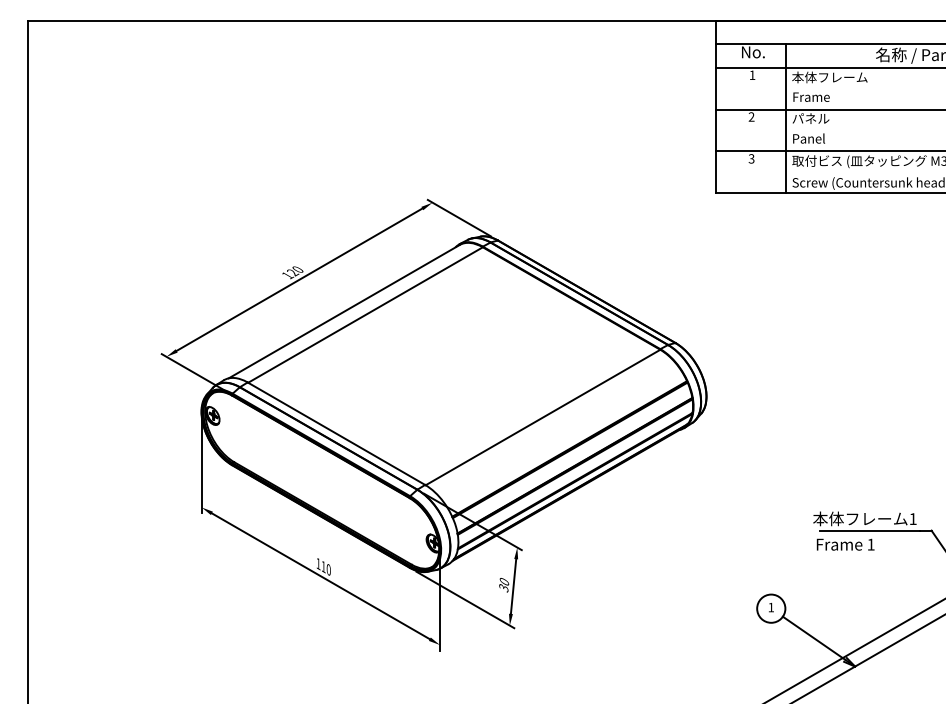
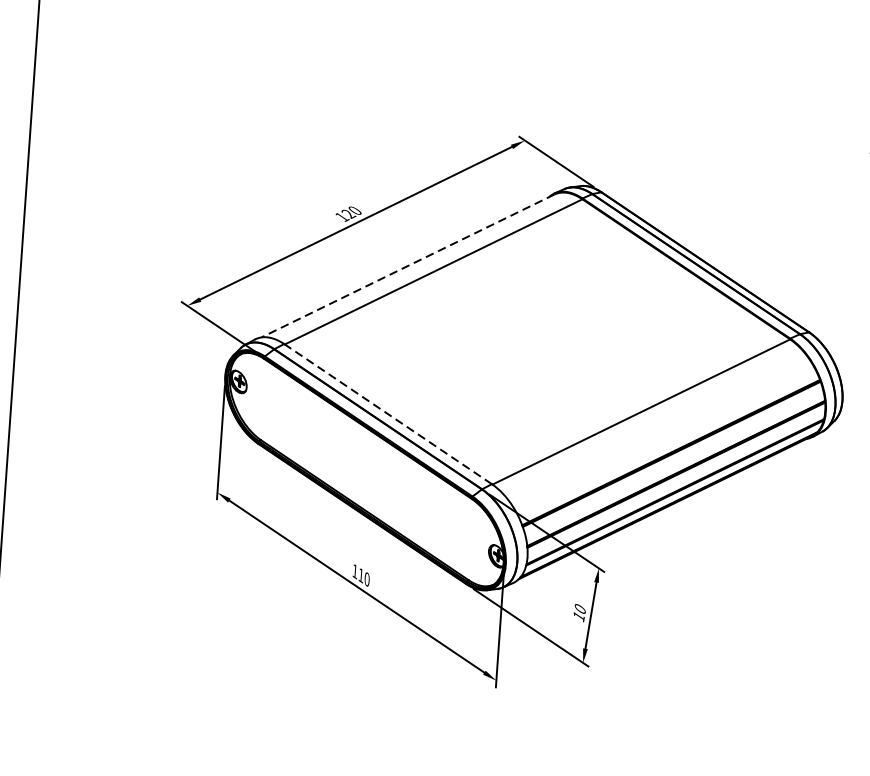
line: (343, 311) -> (407, 265), solid -> dashed
line: (336, 433) -> (388, 413), solid -> dashed
text: (503, 588) -> (578, 617), 30 -> 10

